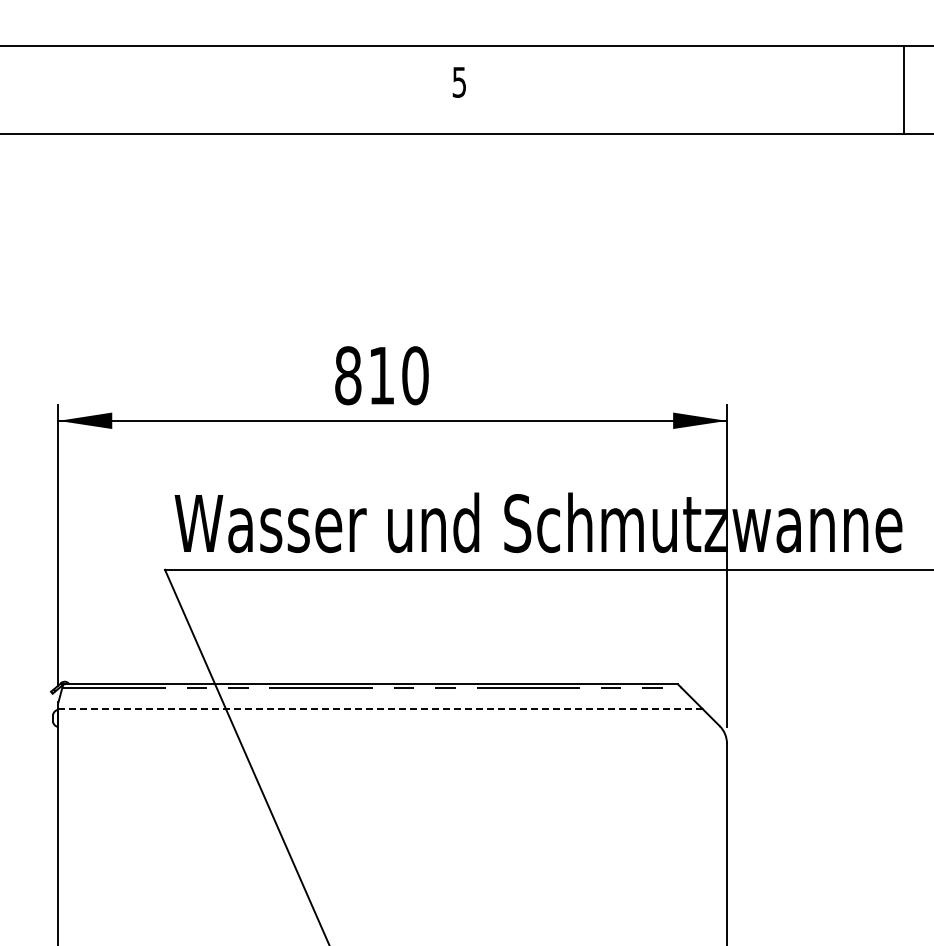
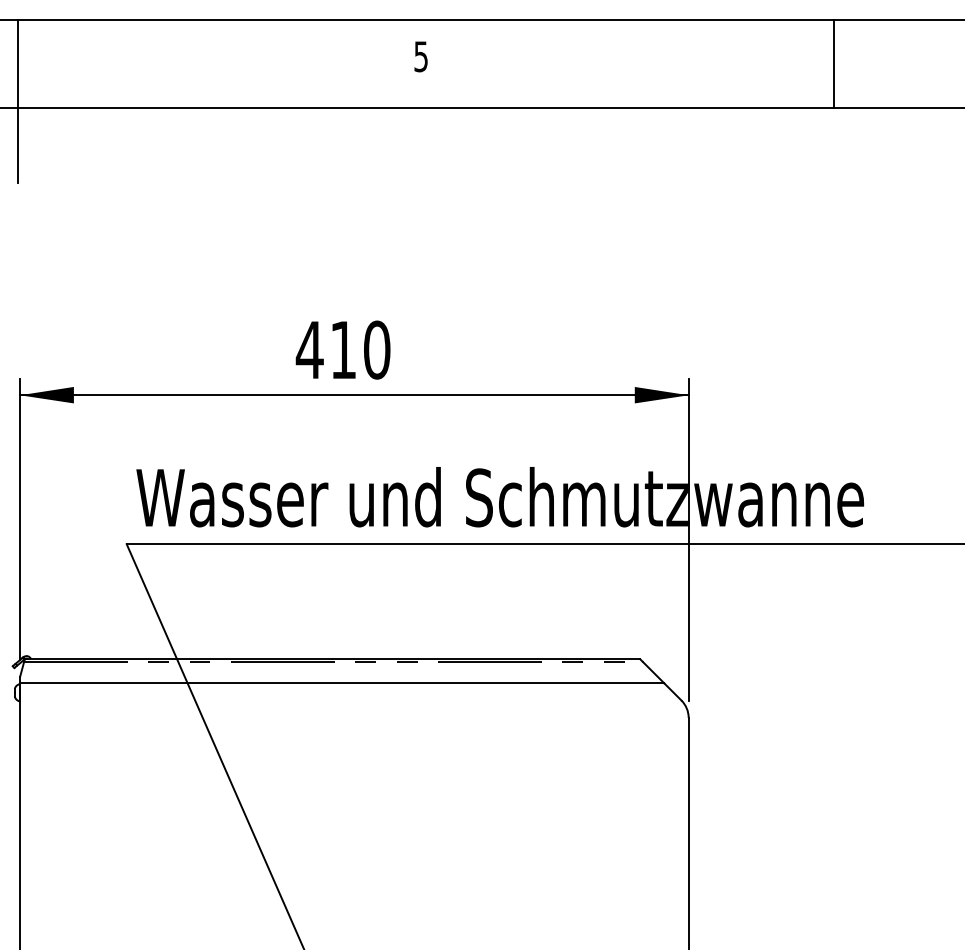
line: (903, 89) -> (833, 63), moved
line: (56, 126) -> (18, 100), added
text: (347, 375) -> (309, 349), 810 -> 410
line: (379, 709) -> (341, 683), dashed -> solid

